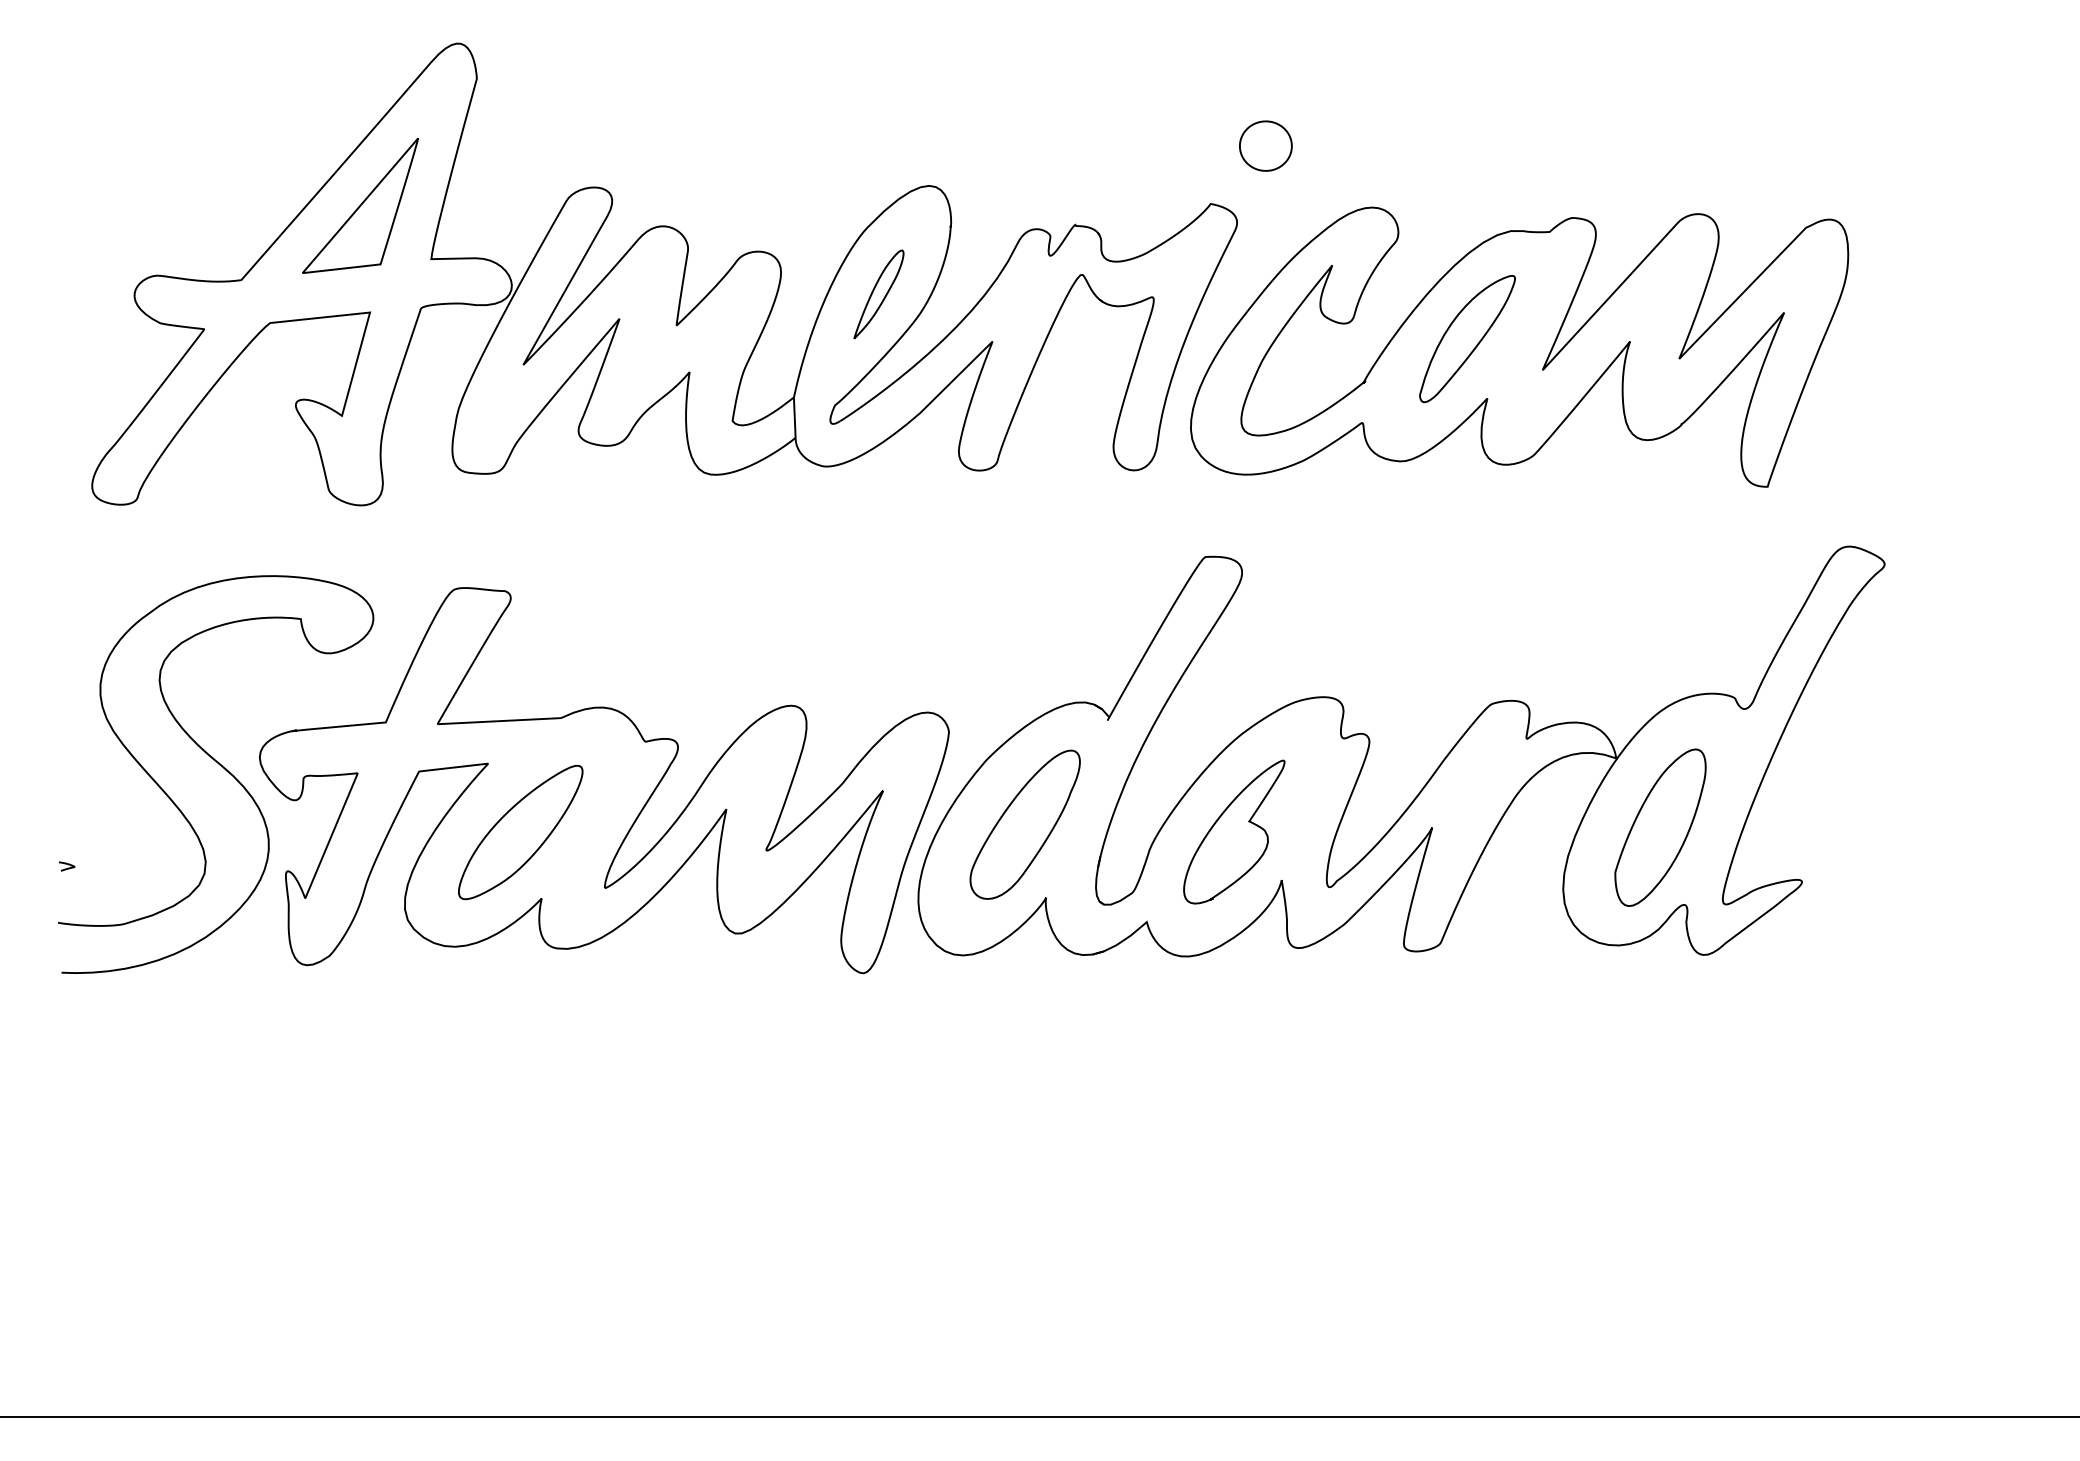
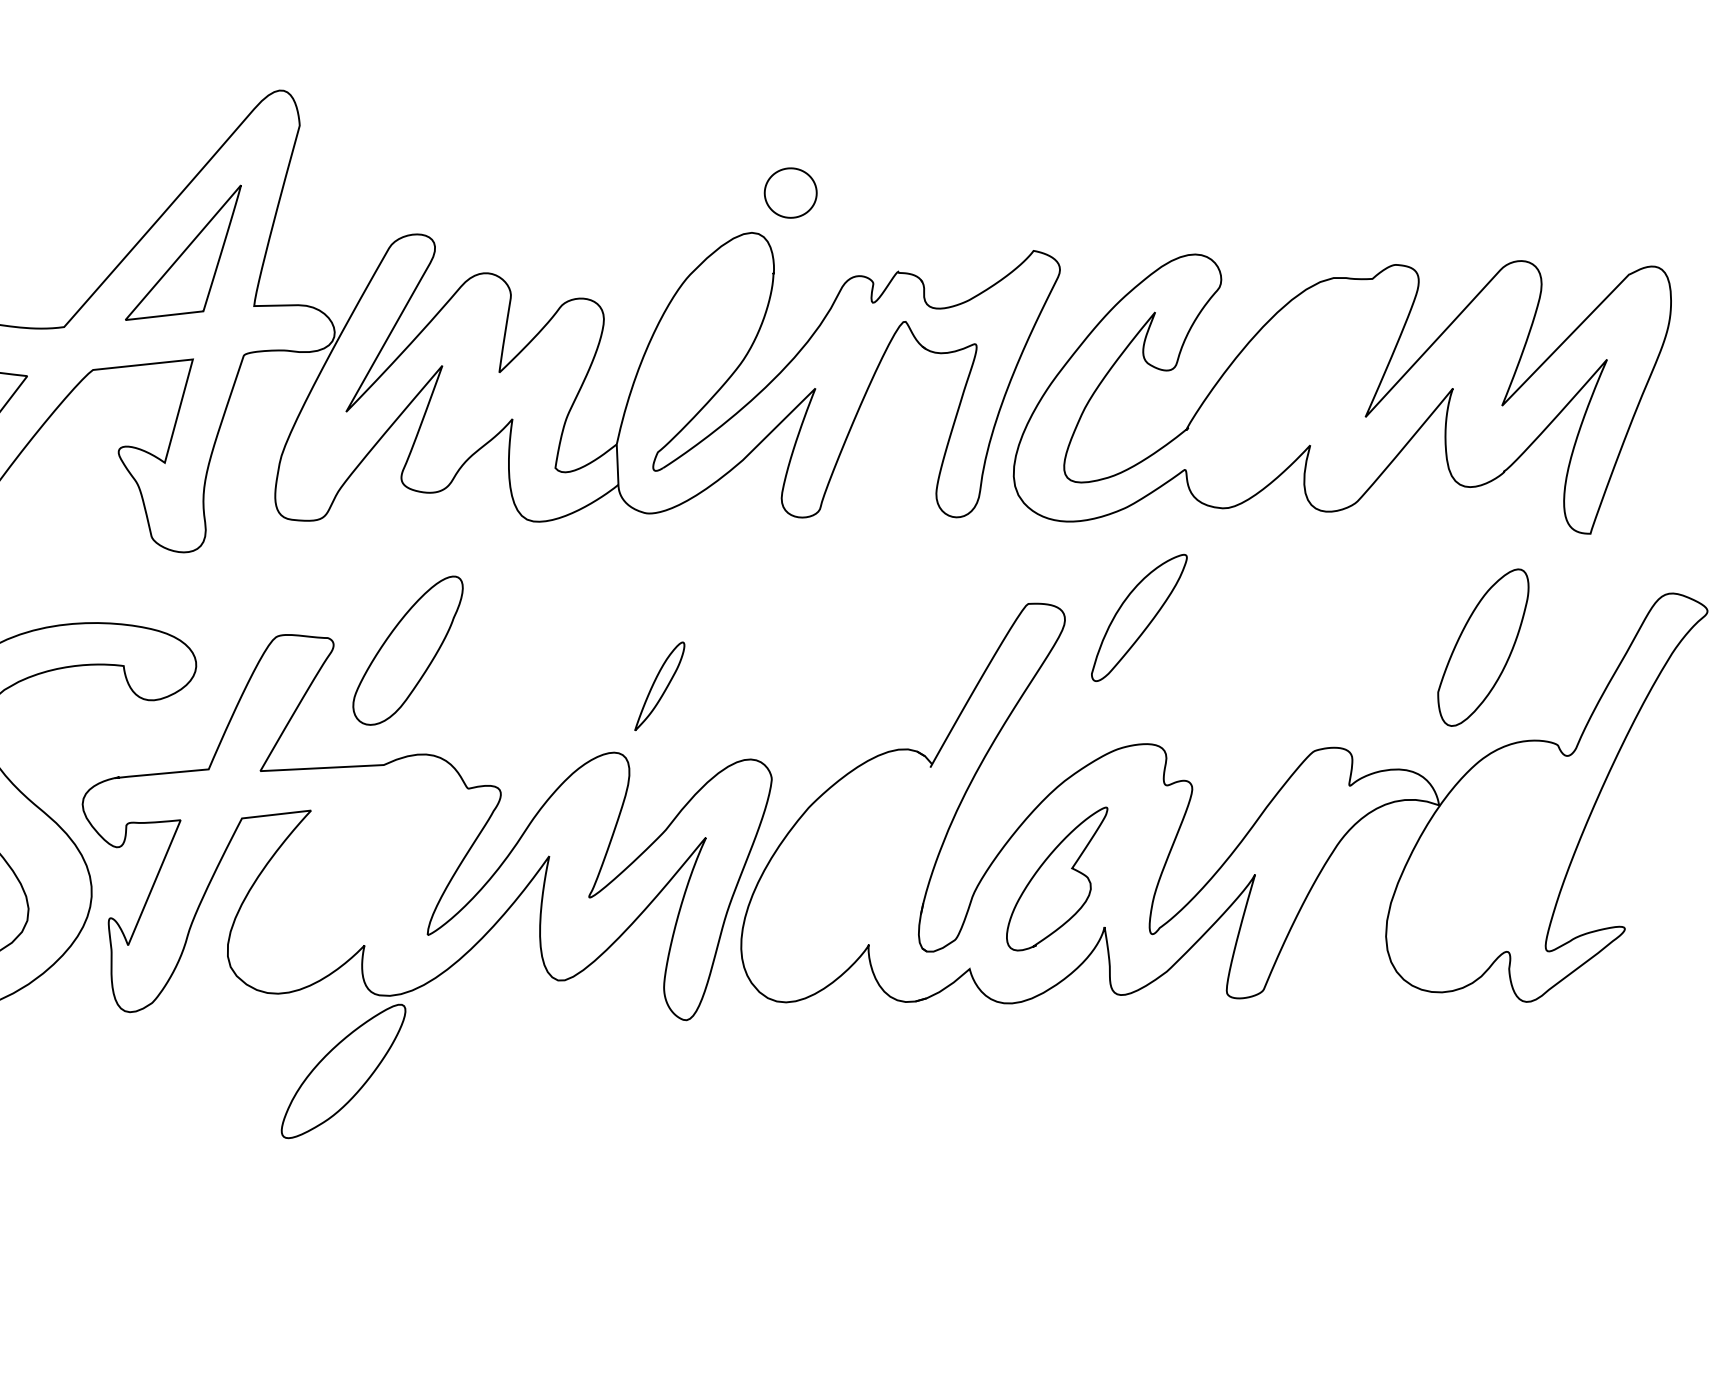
part: (1265, 145) -> (790, 192), moved
part: (878, 294) -> (659, 686), moved
part: (1467, 339) -> (1139, 618), moved
part: (1024, 824) -> (407, 650), moved
part: (1660, 827) -> (1483, 647), moved
part: (520, 832) -> (343, 1071), moved

